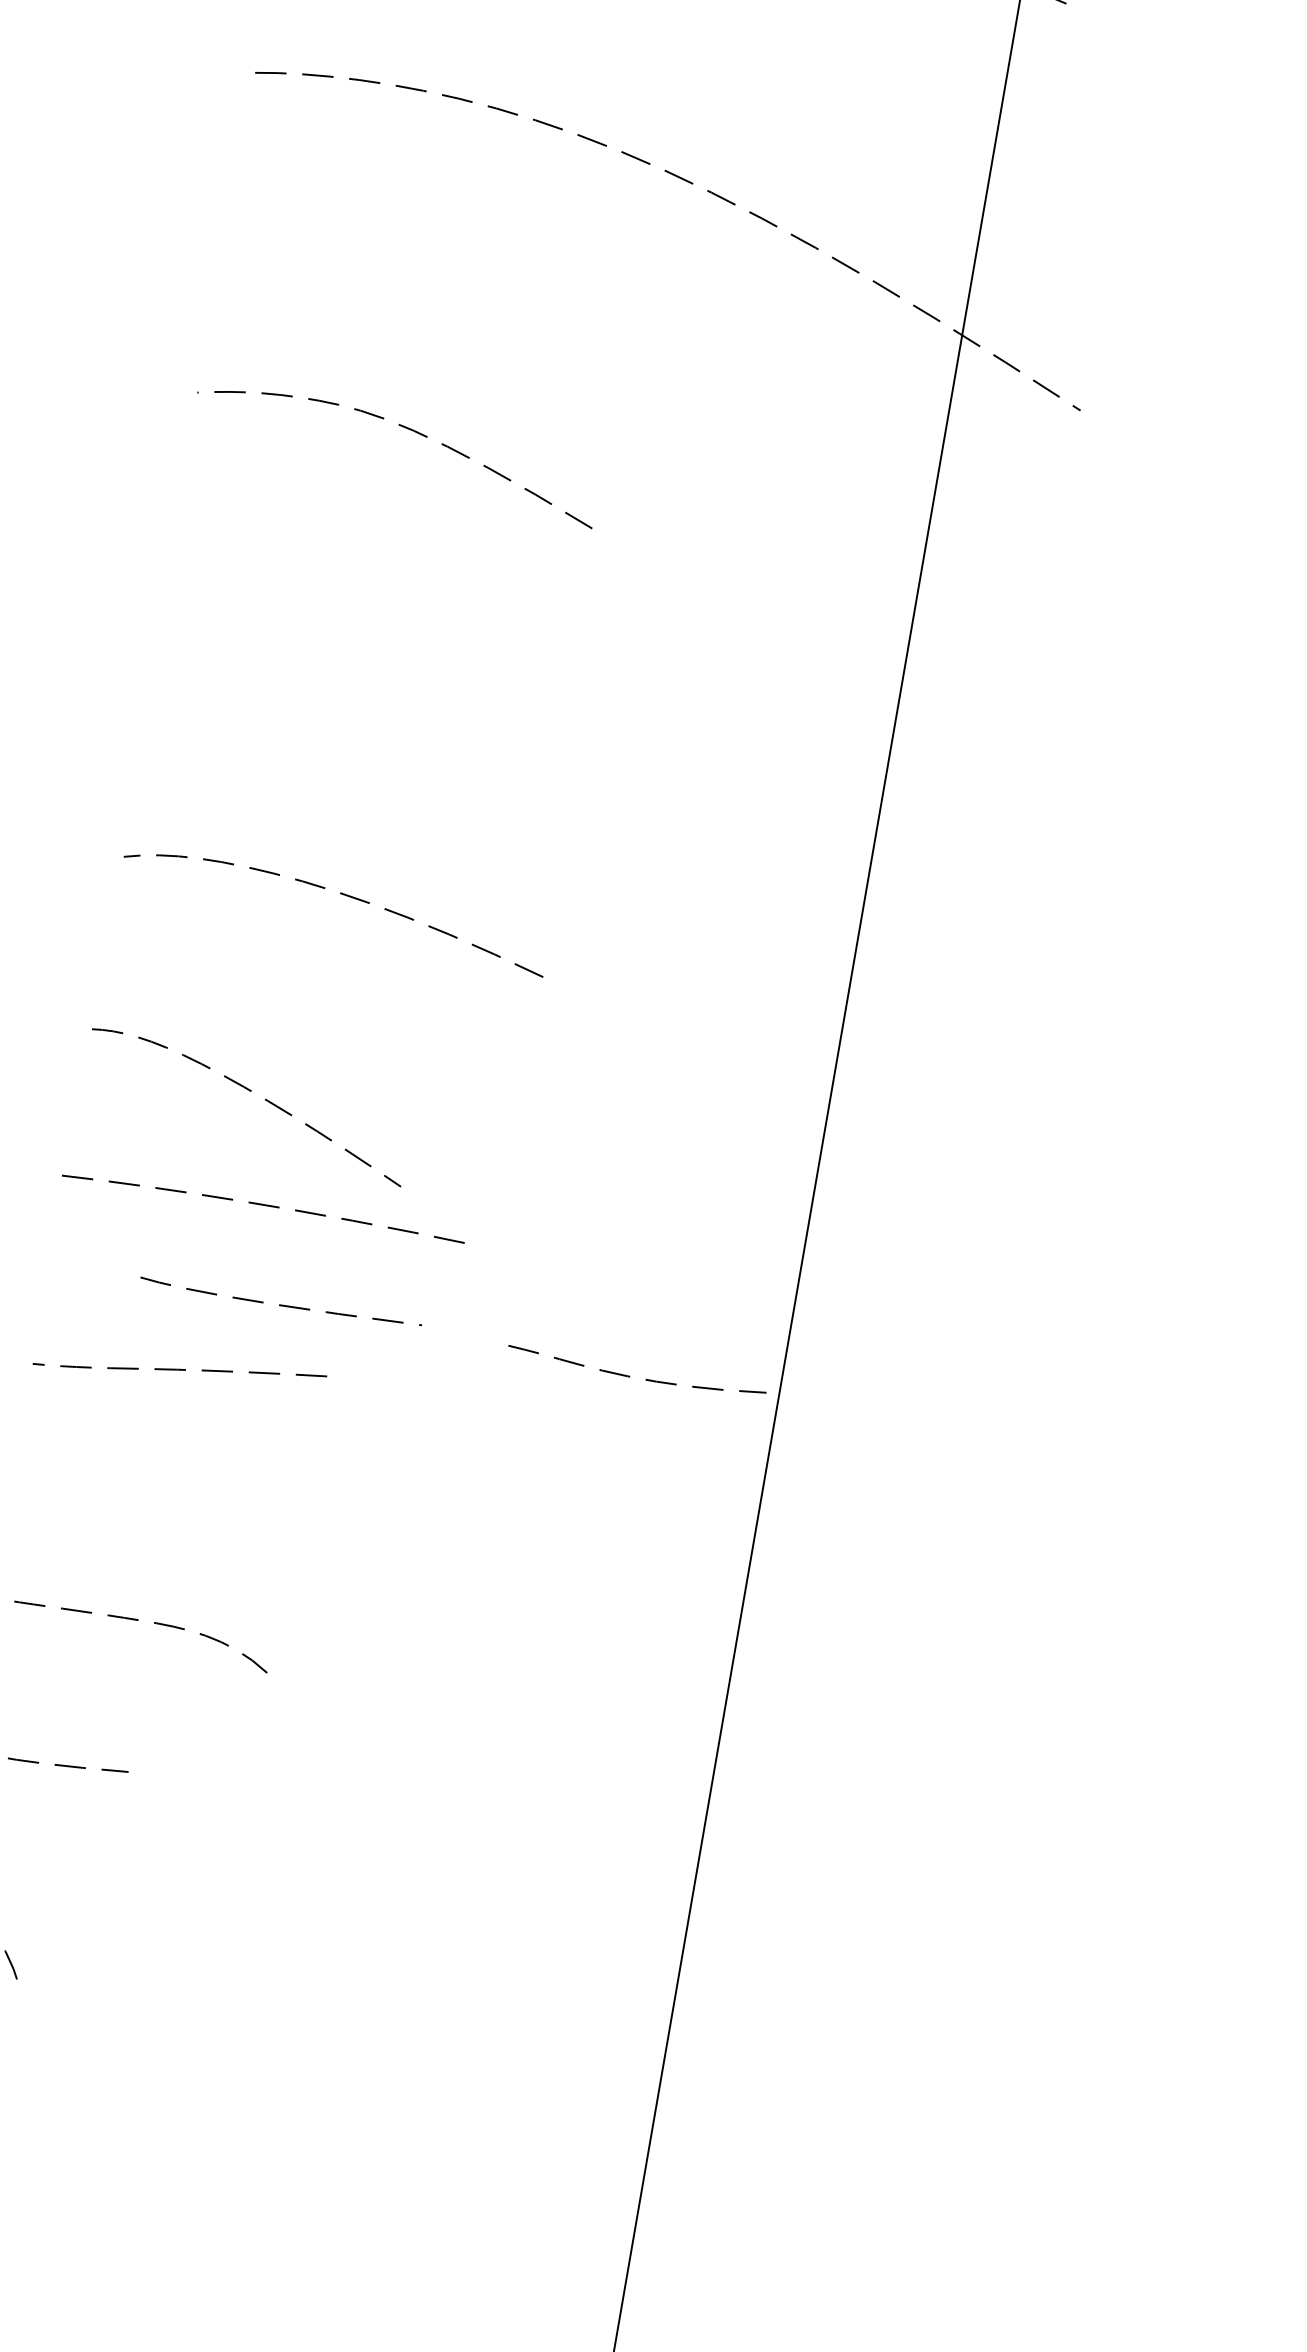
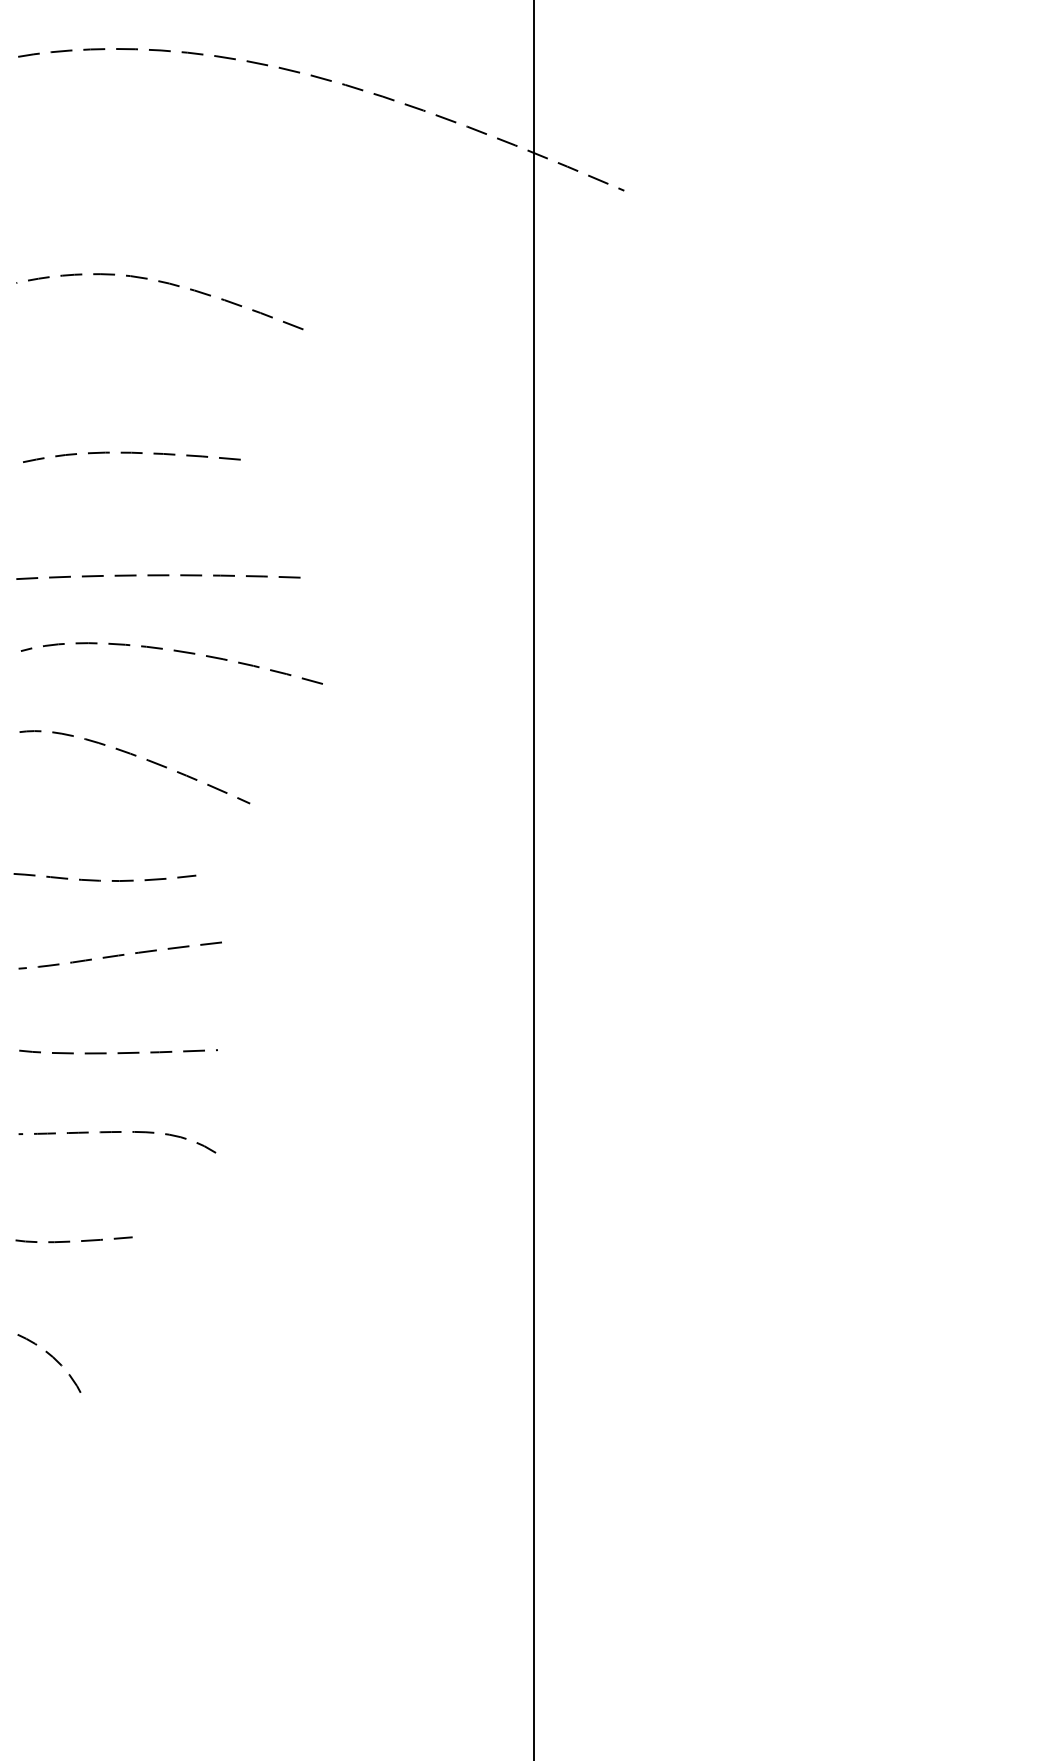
curve: (318, 662) -> (131, 453), added
curve: (339, 894) -> (173, 651), moved
curve: (263, 1206) -> (158, 576), moved
curve: (280, 1304) -> (118, 1052), moved
curve: (629, 1374) -> (100, 879), moved

